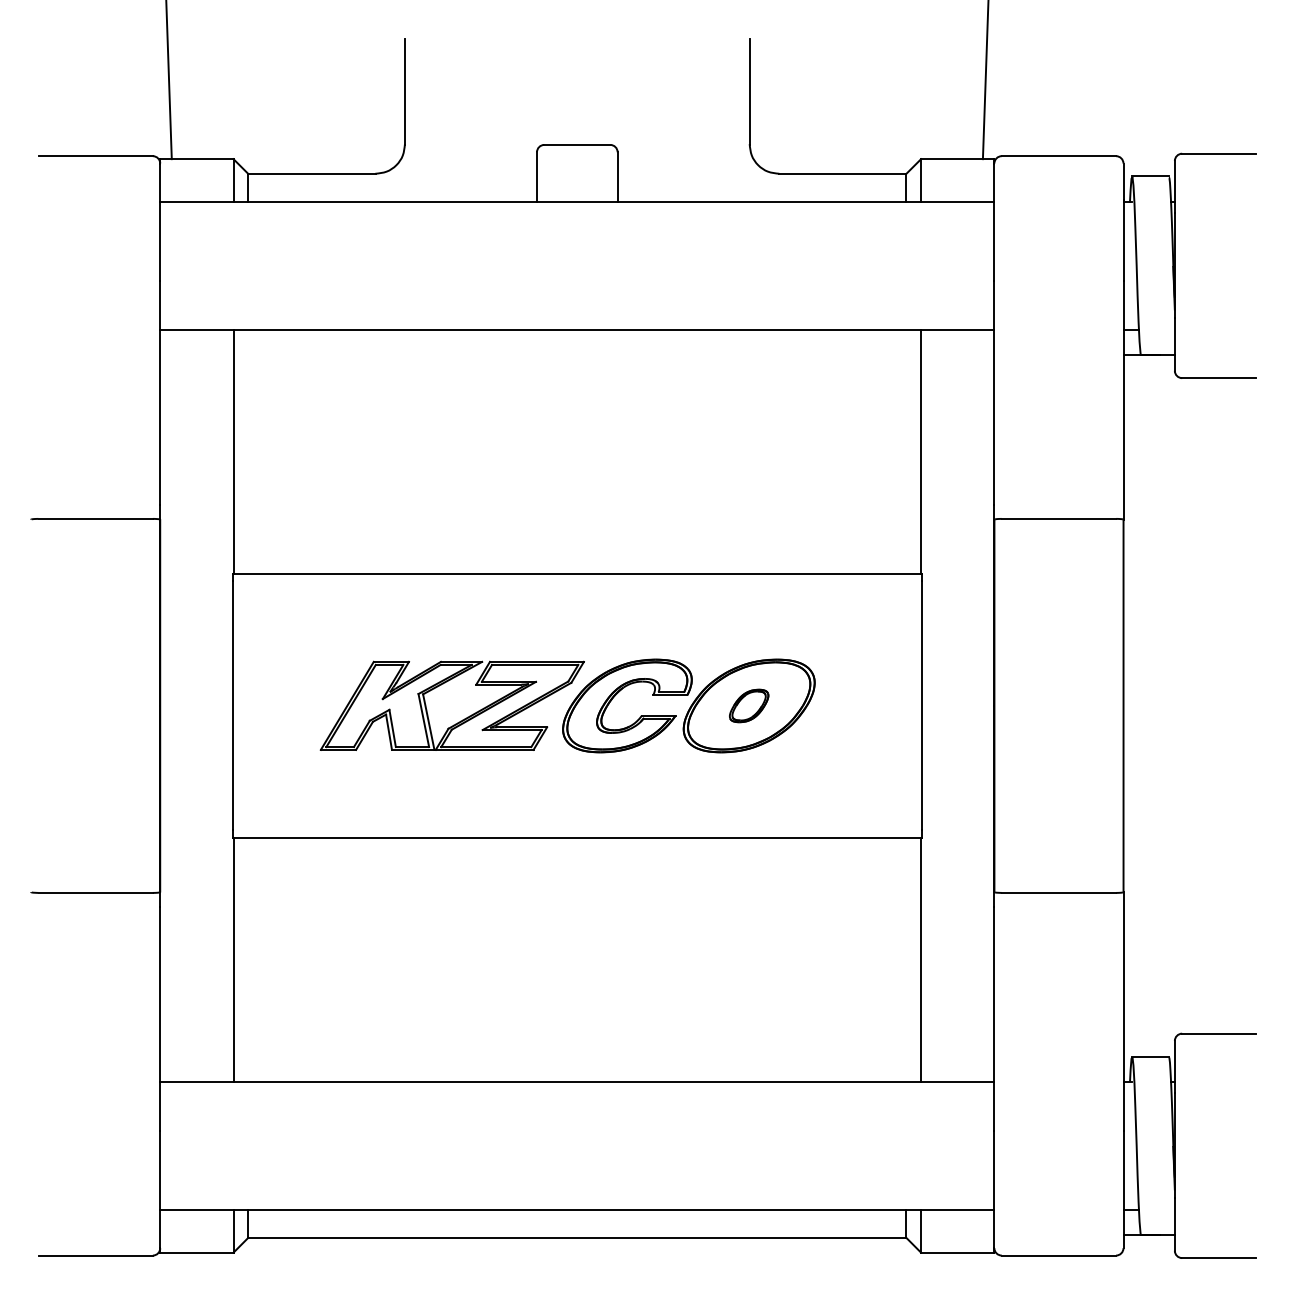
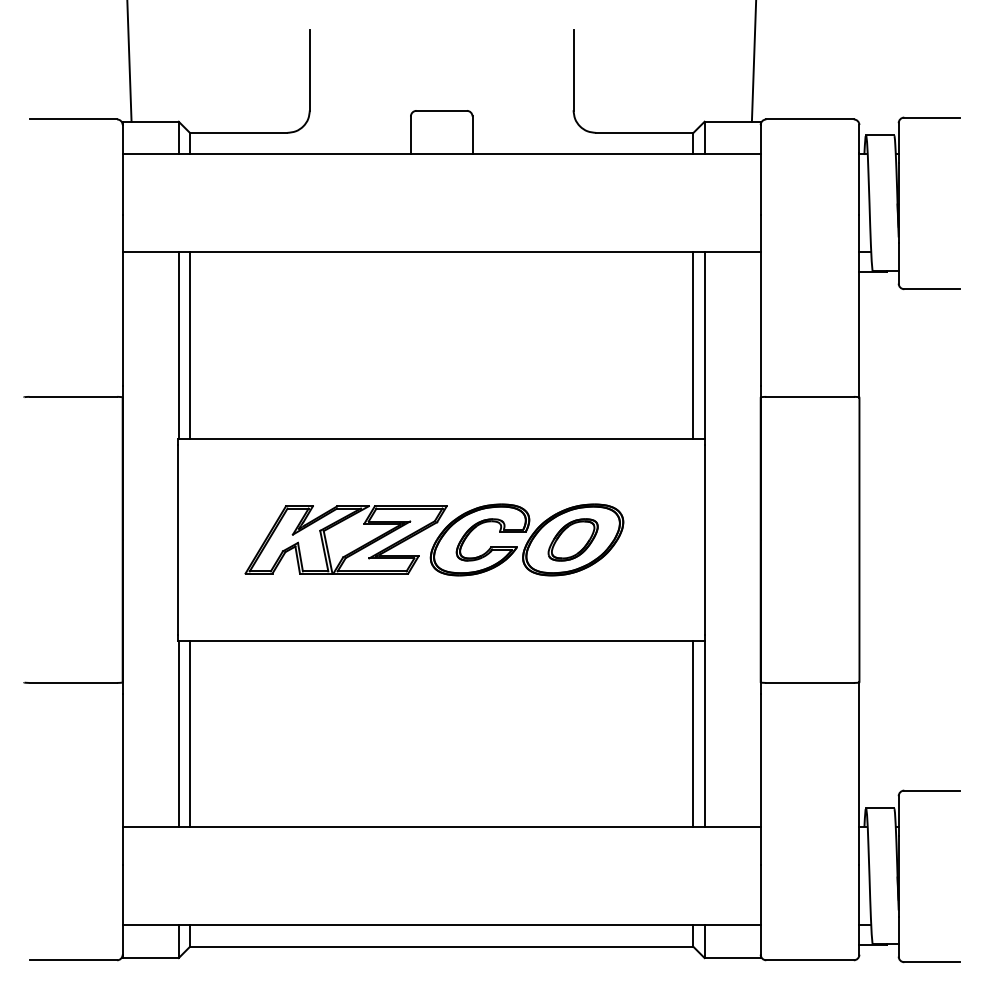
line: (247, 451) -> (189, 345), added
line: (906, 451) -> (693, 345), added
part: (748, 705) -> (572, 539), size x1.67
line: (247, 959) -> (189, 733), added
line: (906, 959) -> (693, 733), added

